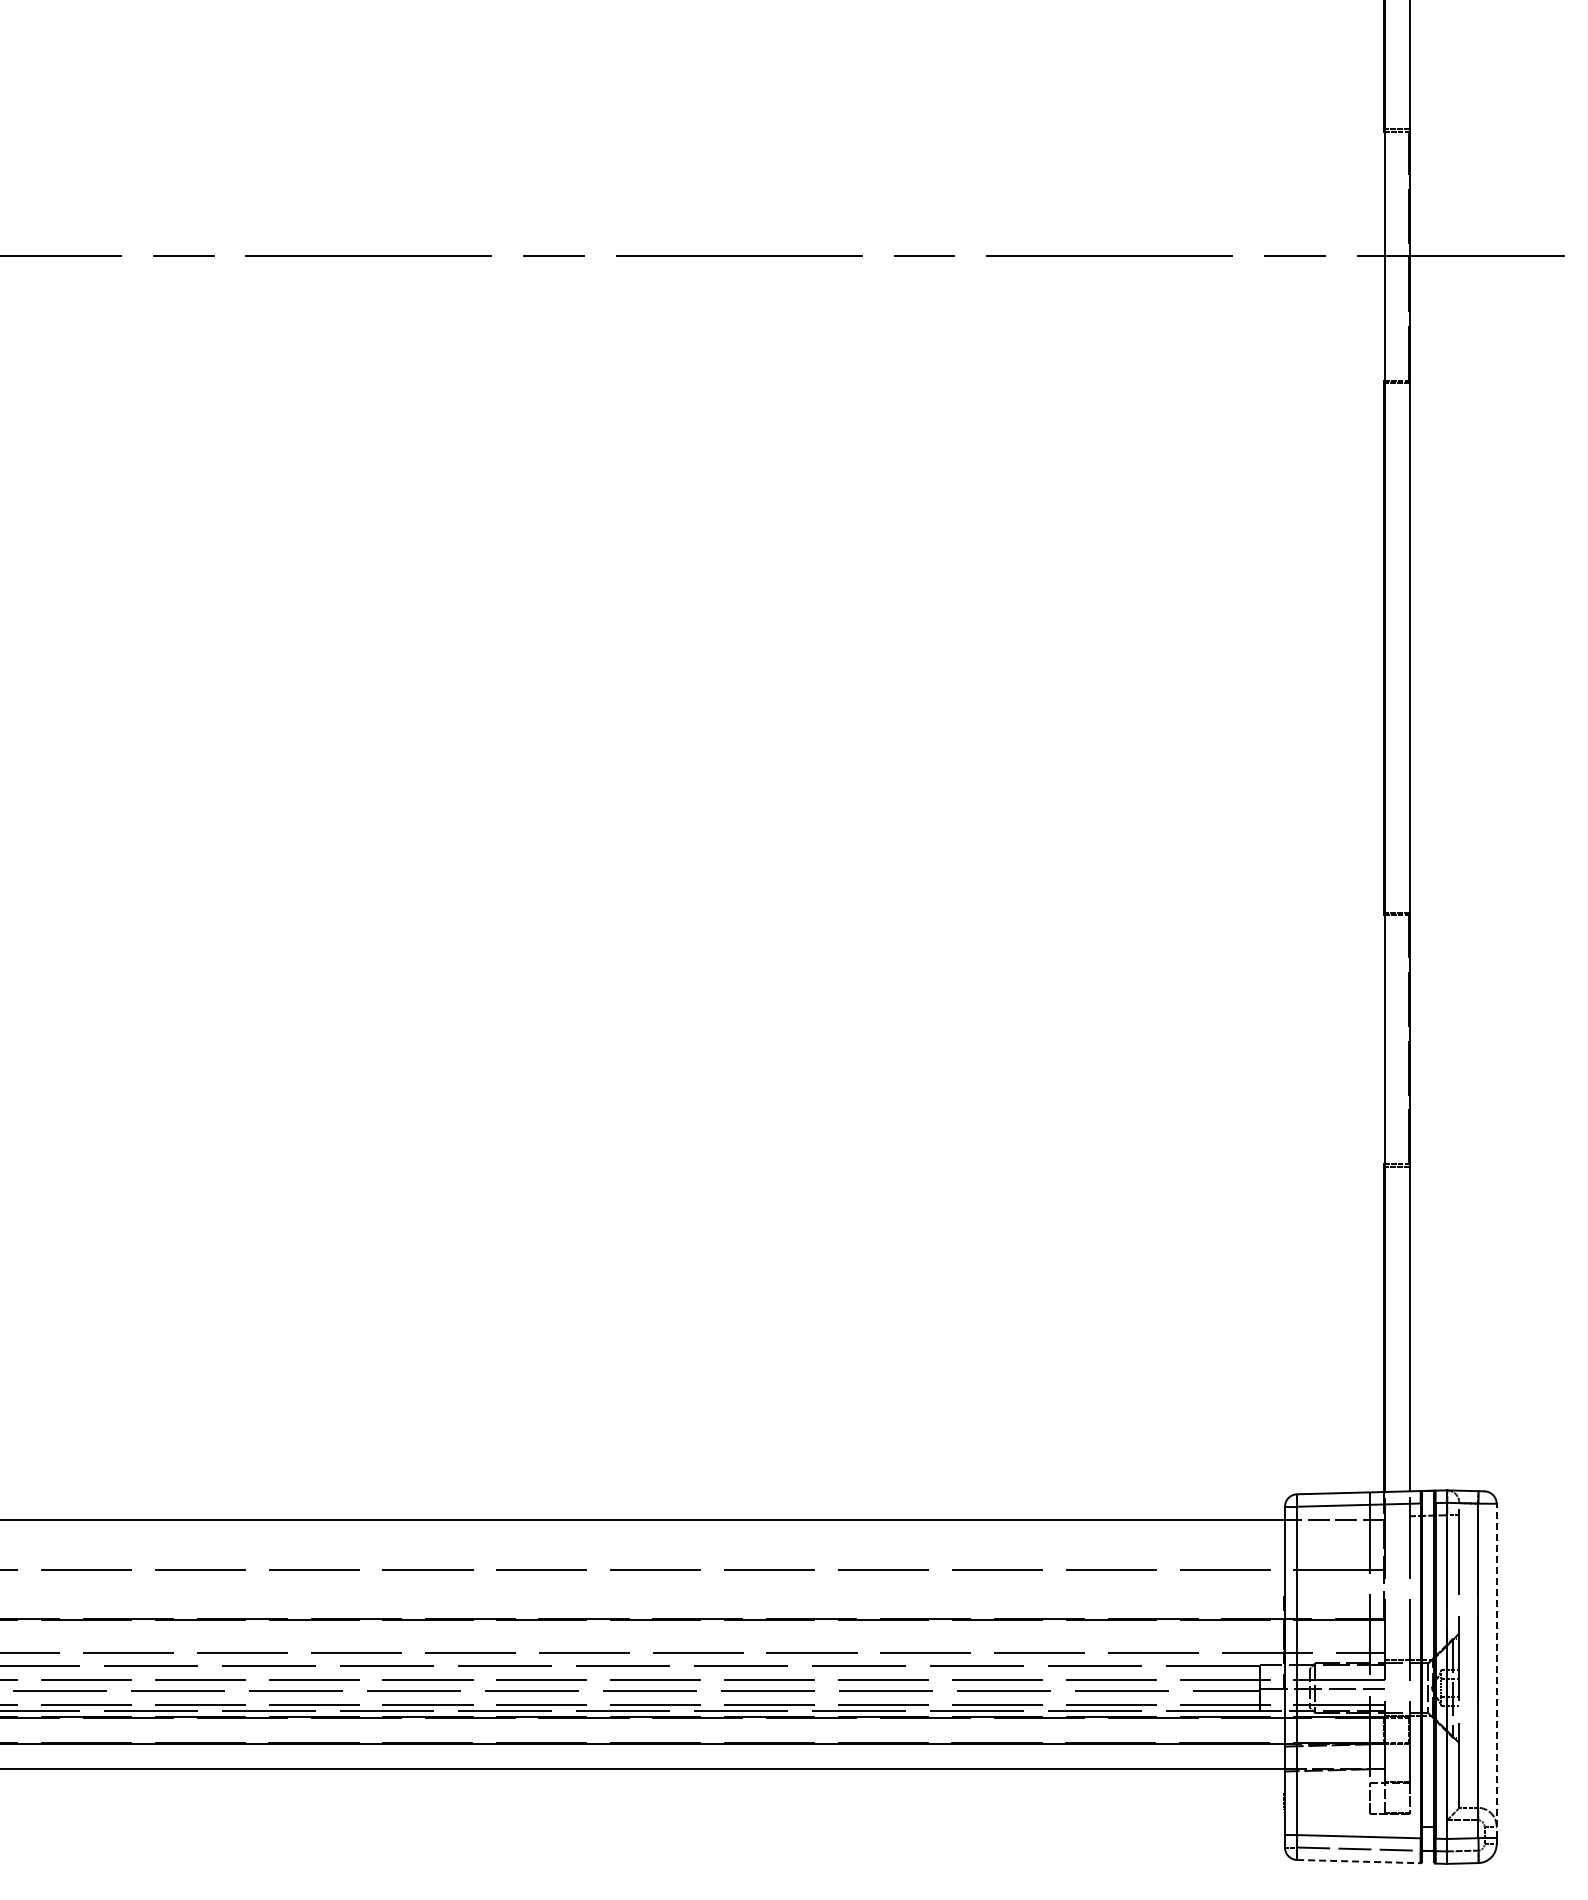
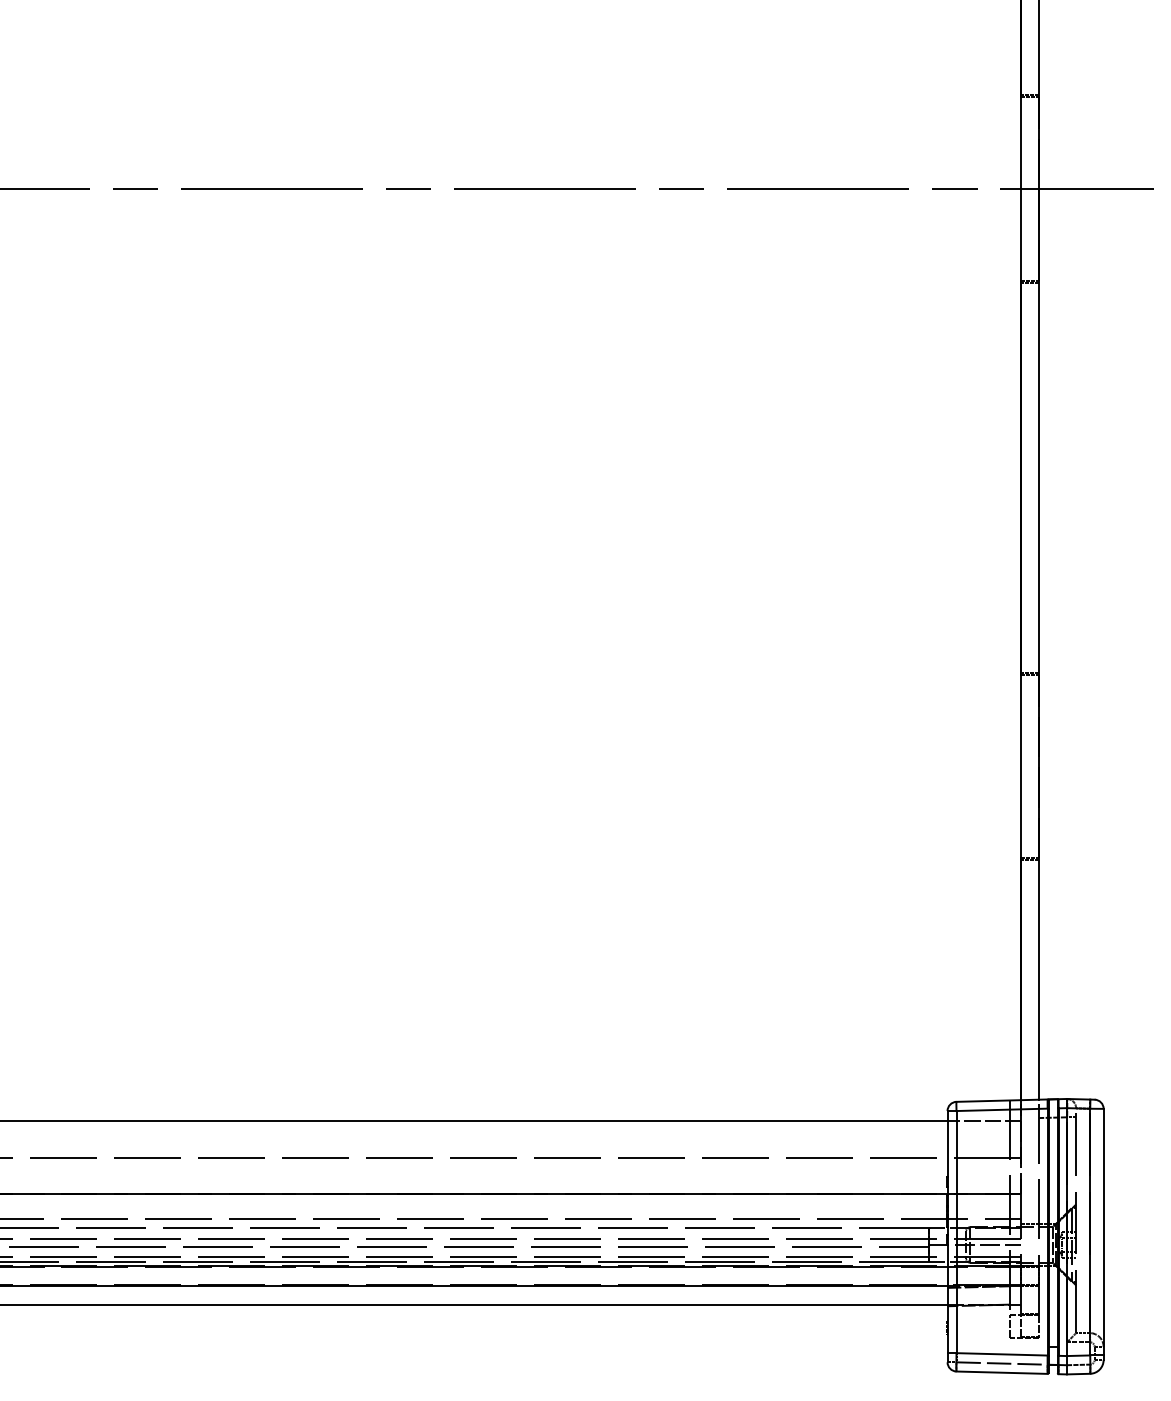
line: (1496, 1670) -> (1103, 1231), dashed -> solid
line: (1358, 1861) -> (1001, 1372), dashed -> solid

